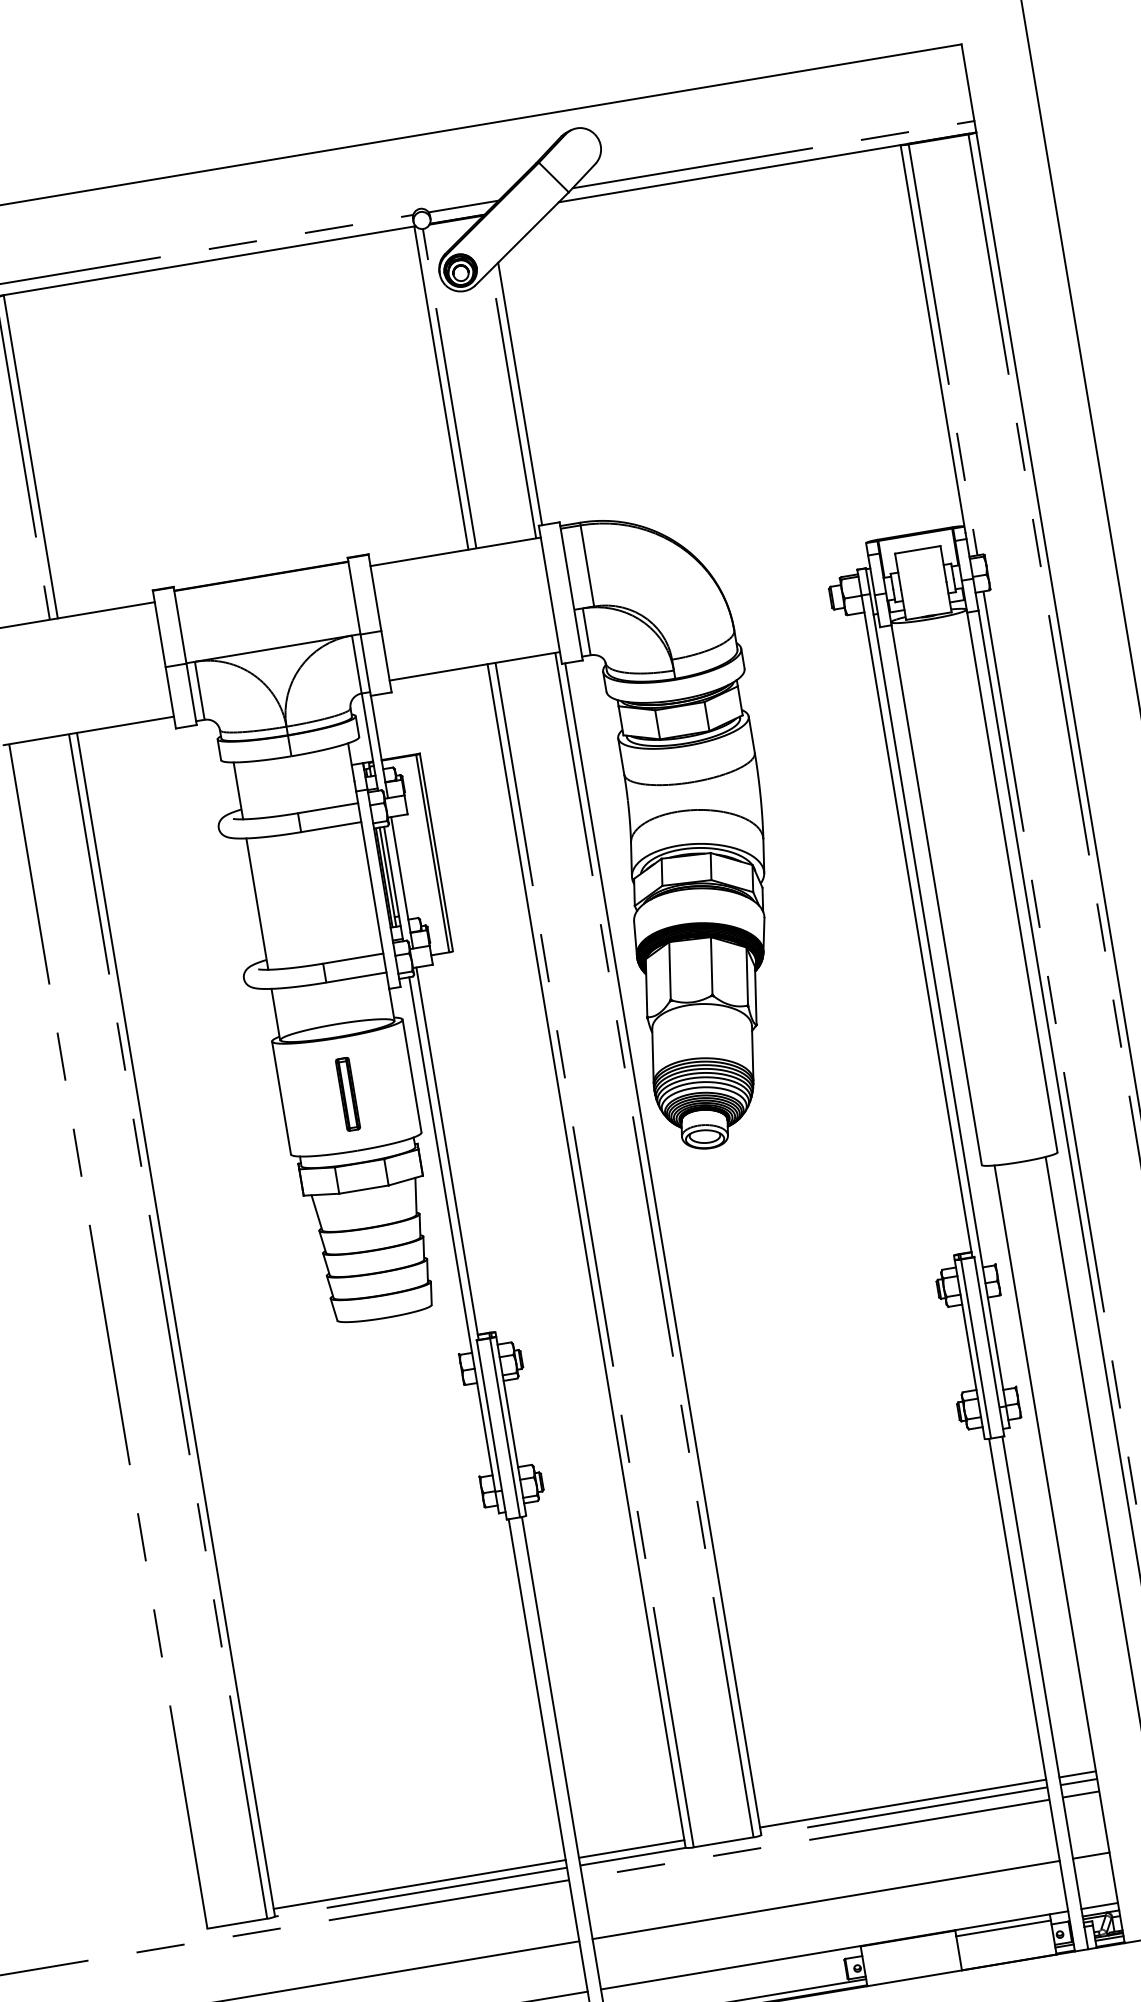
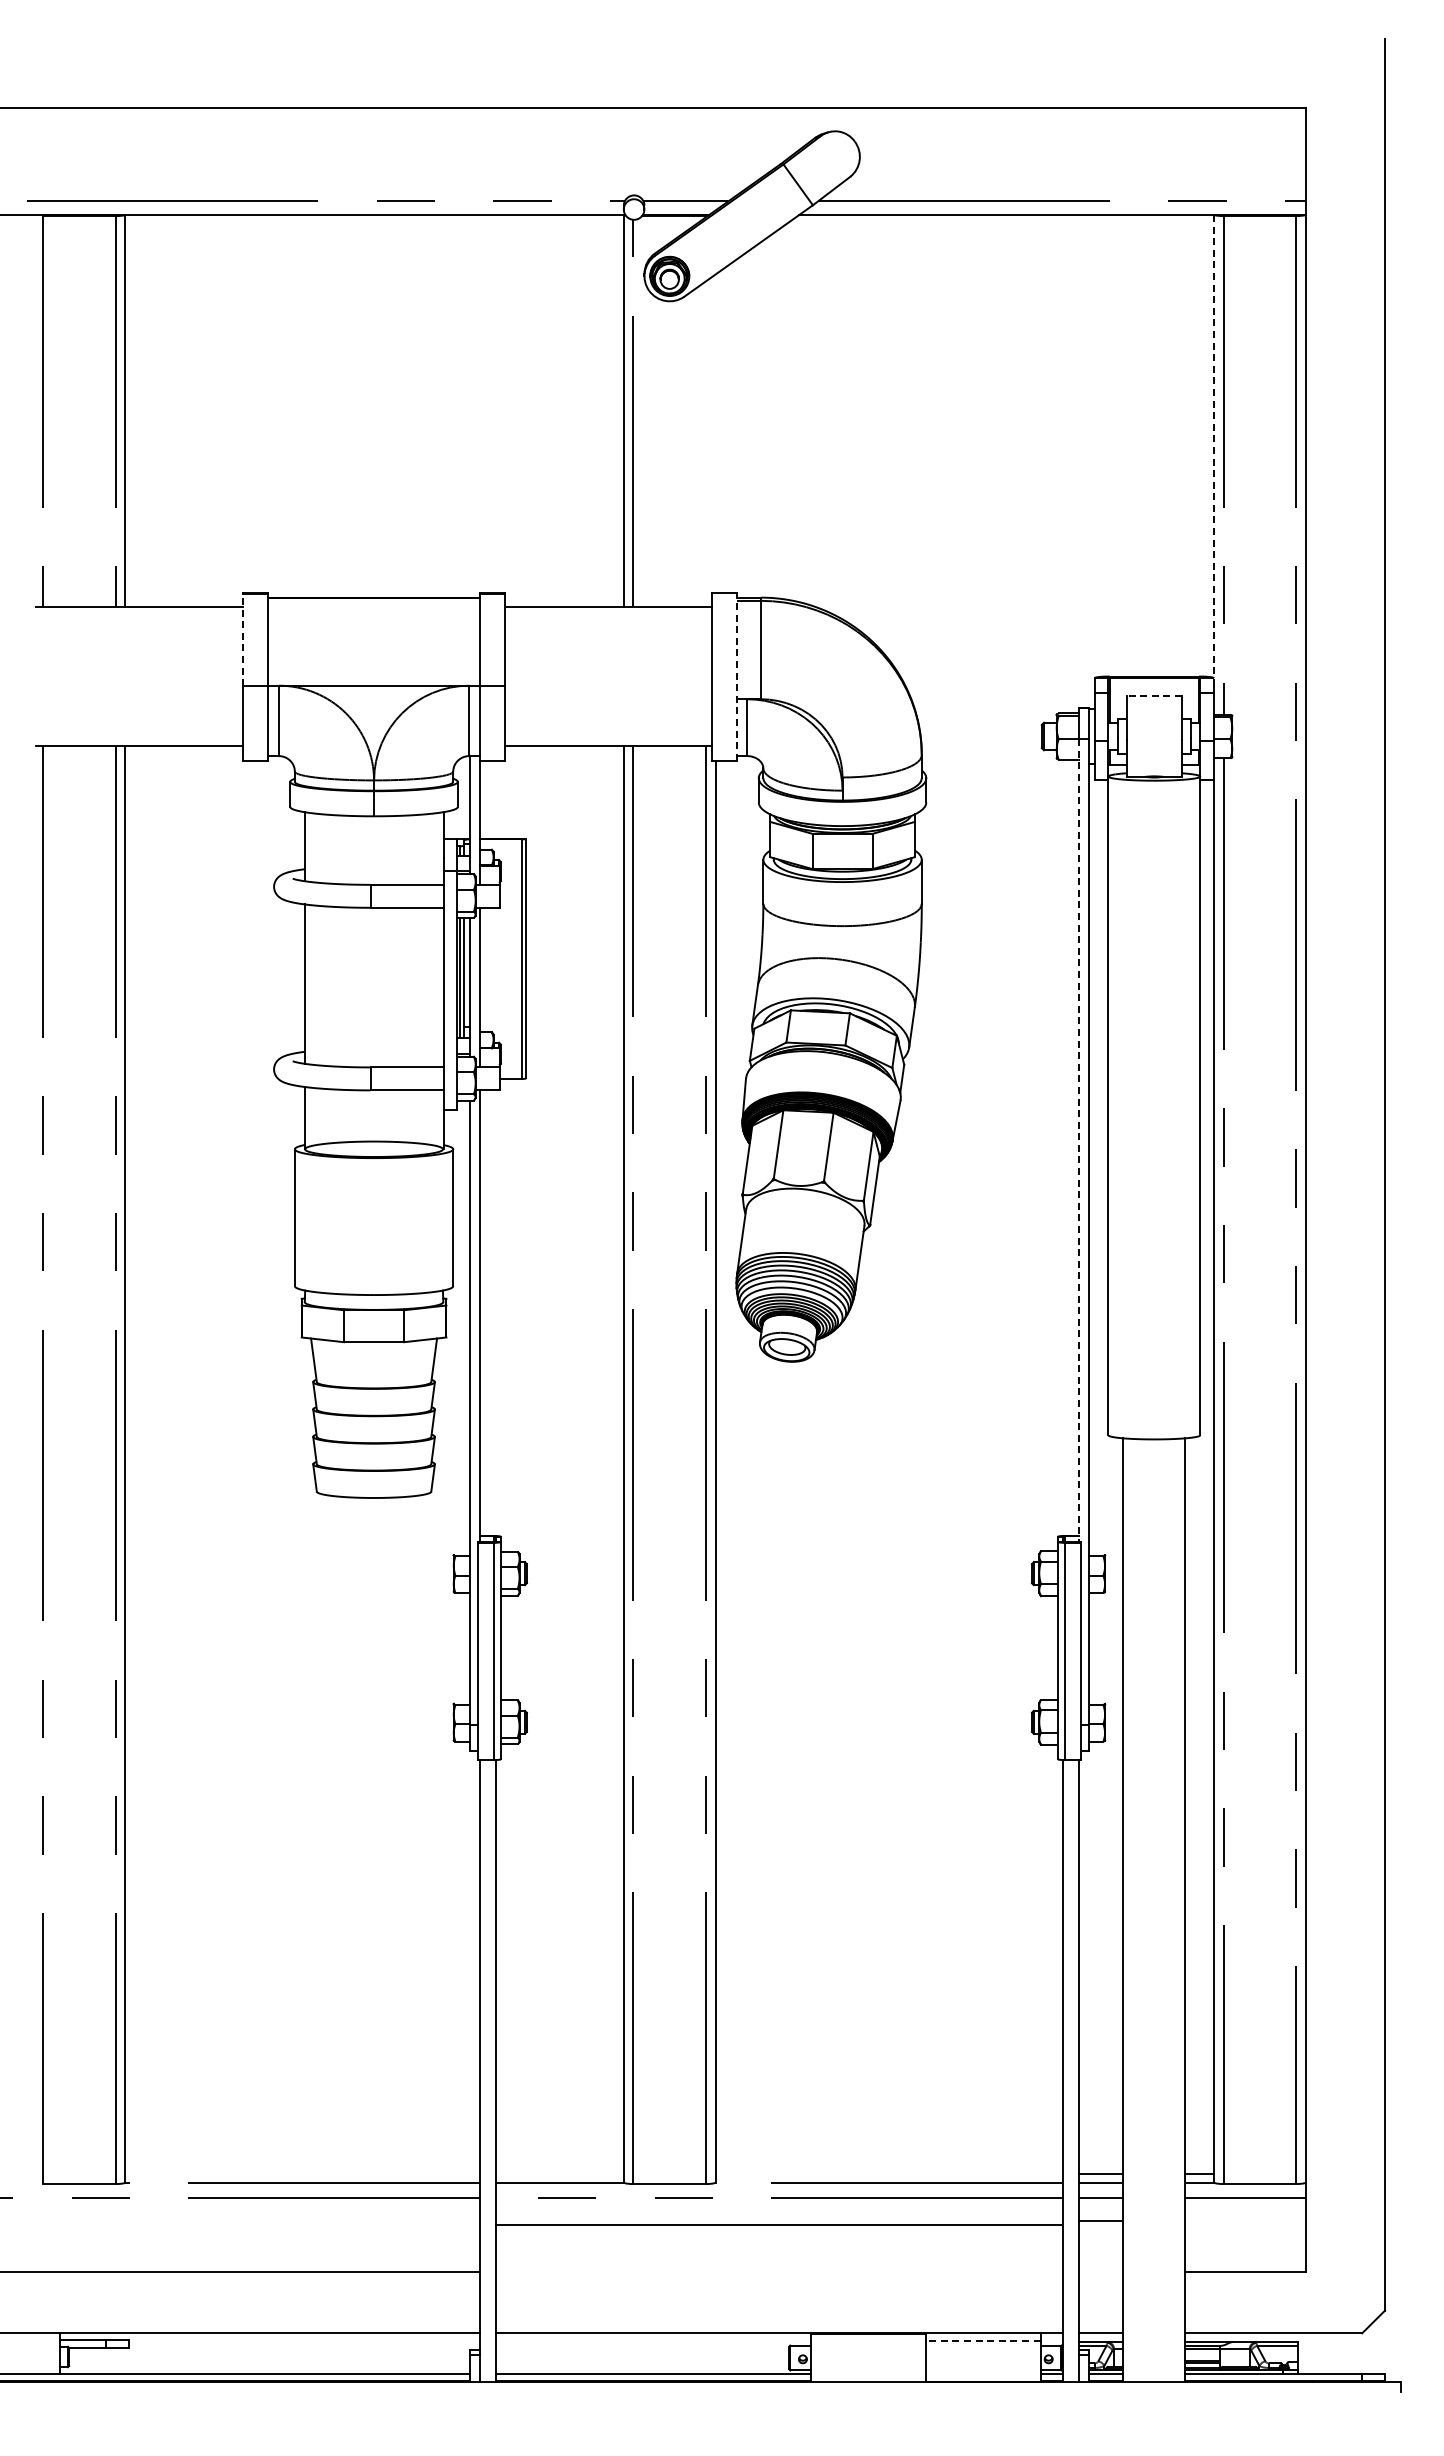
line: (933, 339) -> (1214, 450), solid -> dashed
line: (519, 393) -> (715, 433), removed
line: (514, 404) -> (706, 444), removed
line: (917, 549) -> (1154, 696), solid -> dashed
line: (570, 591) -> (736, 676), solid -> dashed
line: (159, 628) -> (243, 639), solid -> dashed
line: (916, 926) -> (1078, 1140), solid -> dashed
part: (347, 1094) -> (373, 1226), removed
line: (902, 1803) -> (888, 2173), removed
line: (631, 1848) -> (559, 2173), removed
line: (1090, 1855) -> (1100, 2221), moved
line: (419, 1884) -> (302, 2173), removed
line: (825, 1900) -> (778, 2225), moved
line: (1002, 1928) -> (982, 2340), solid -> dashed

